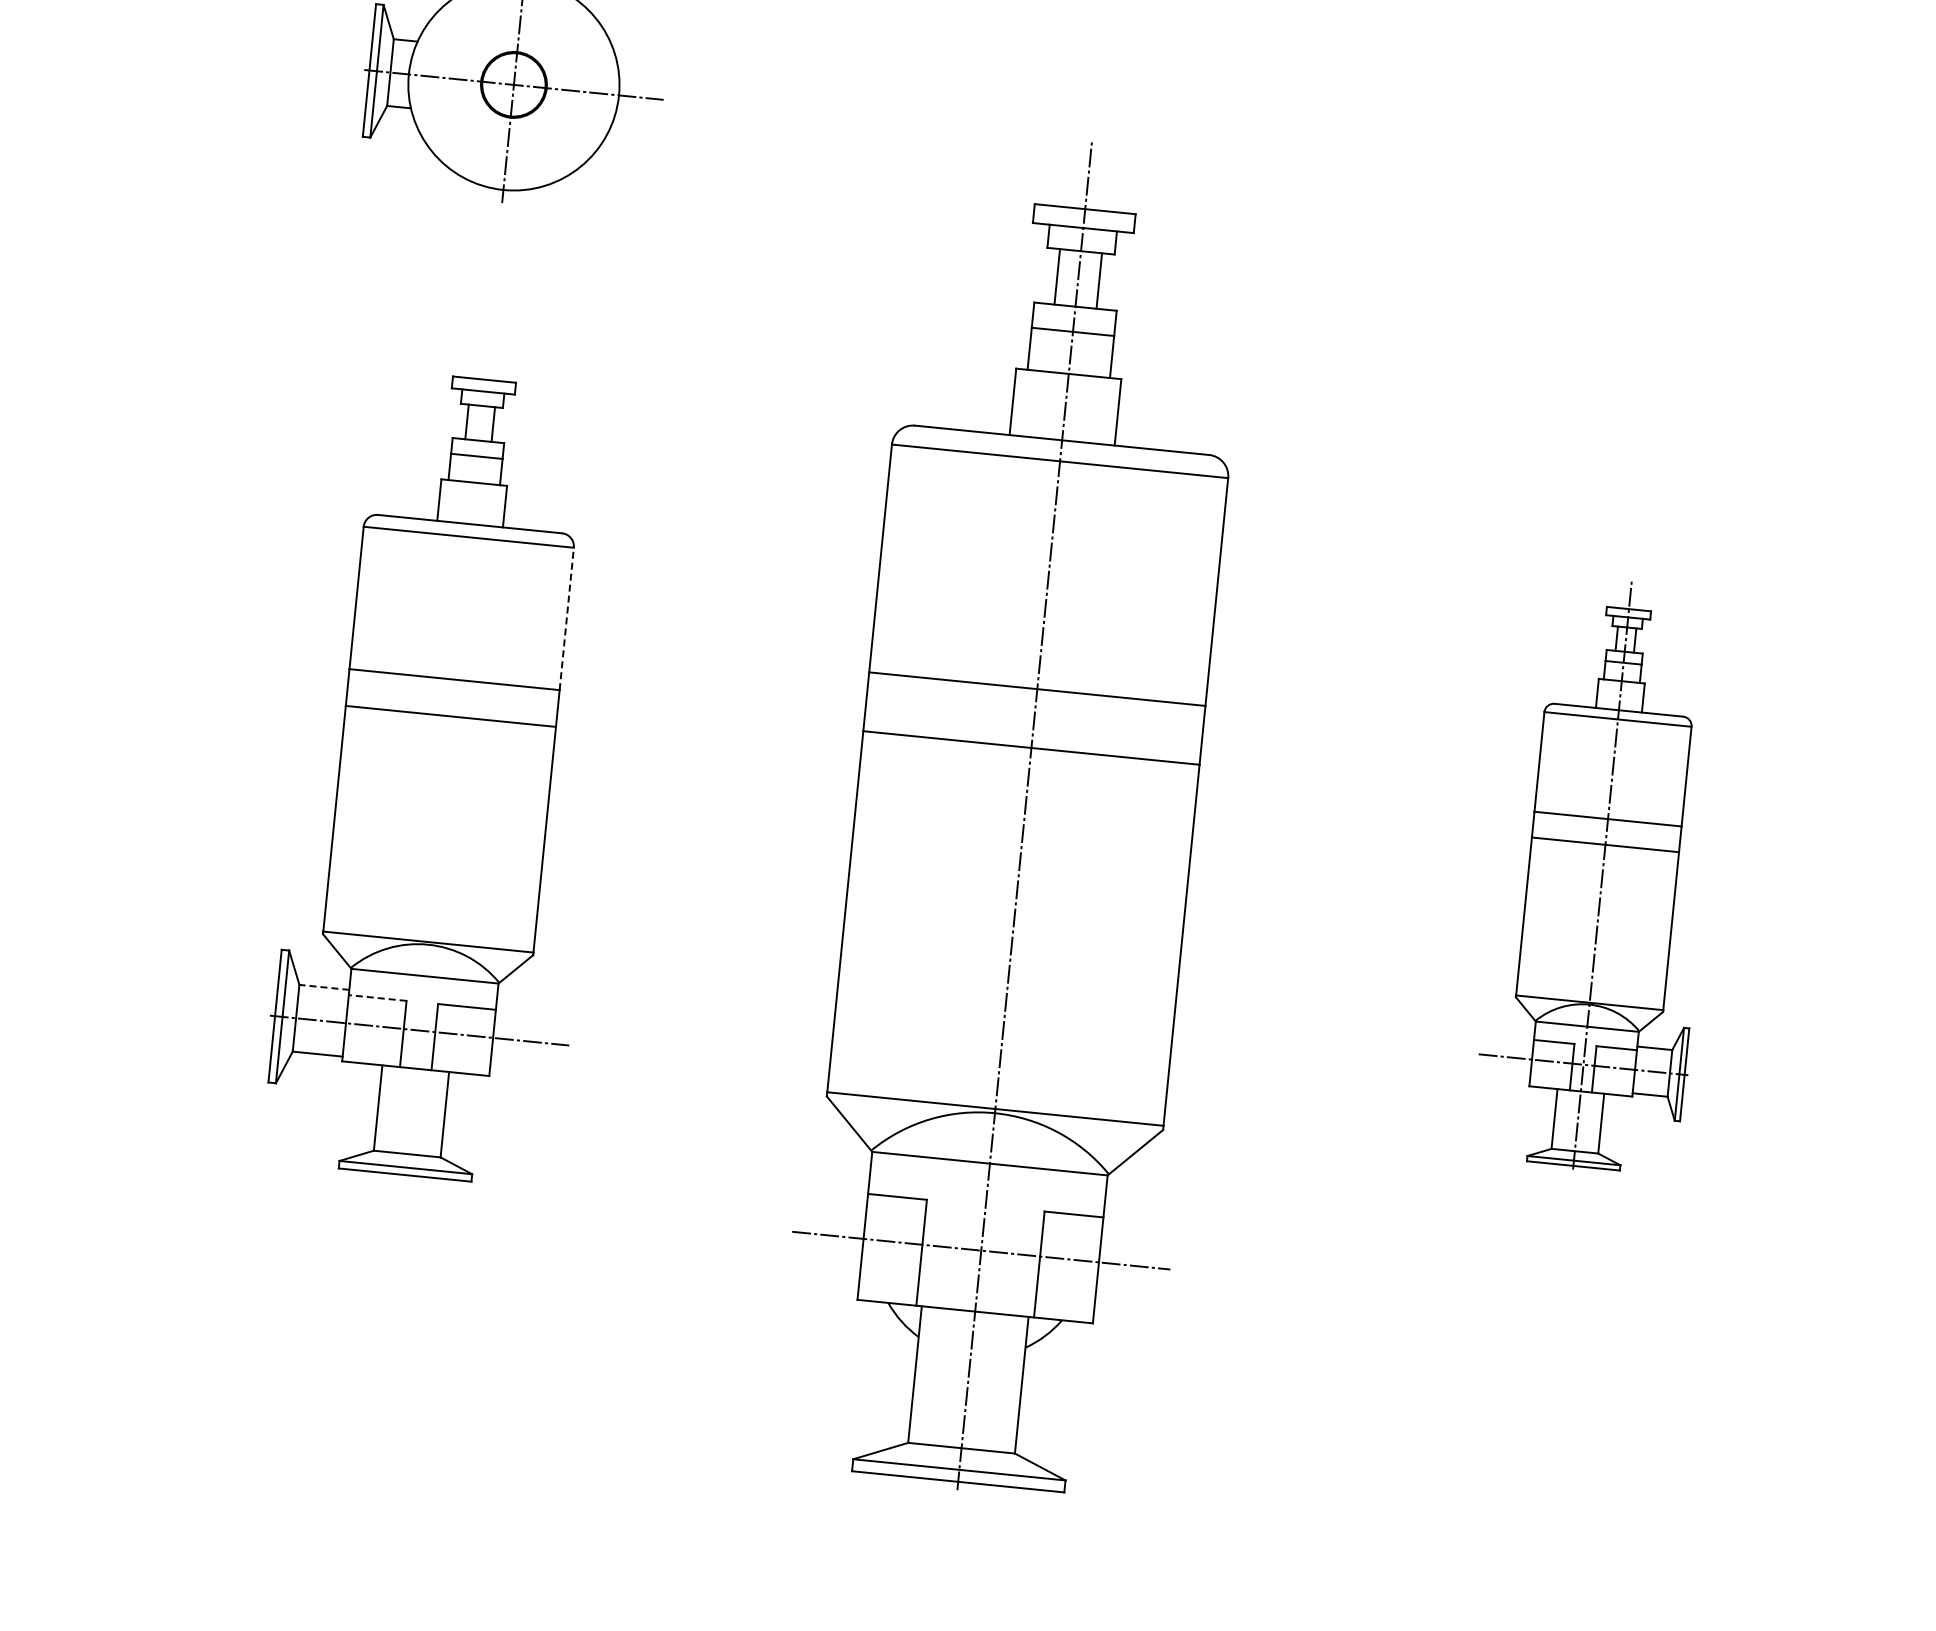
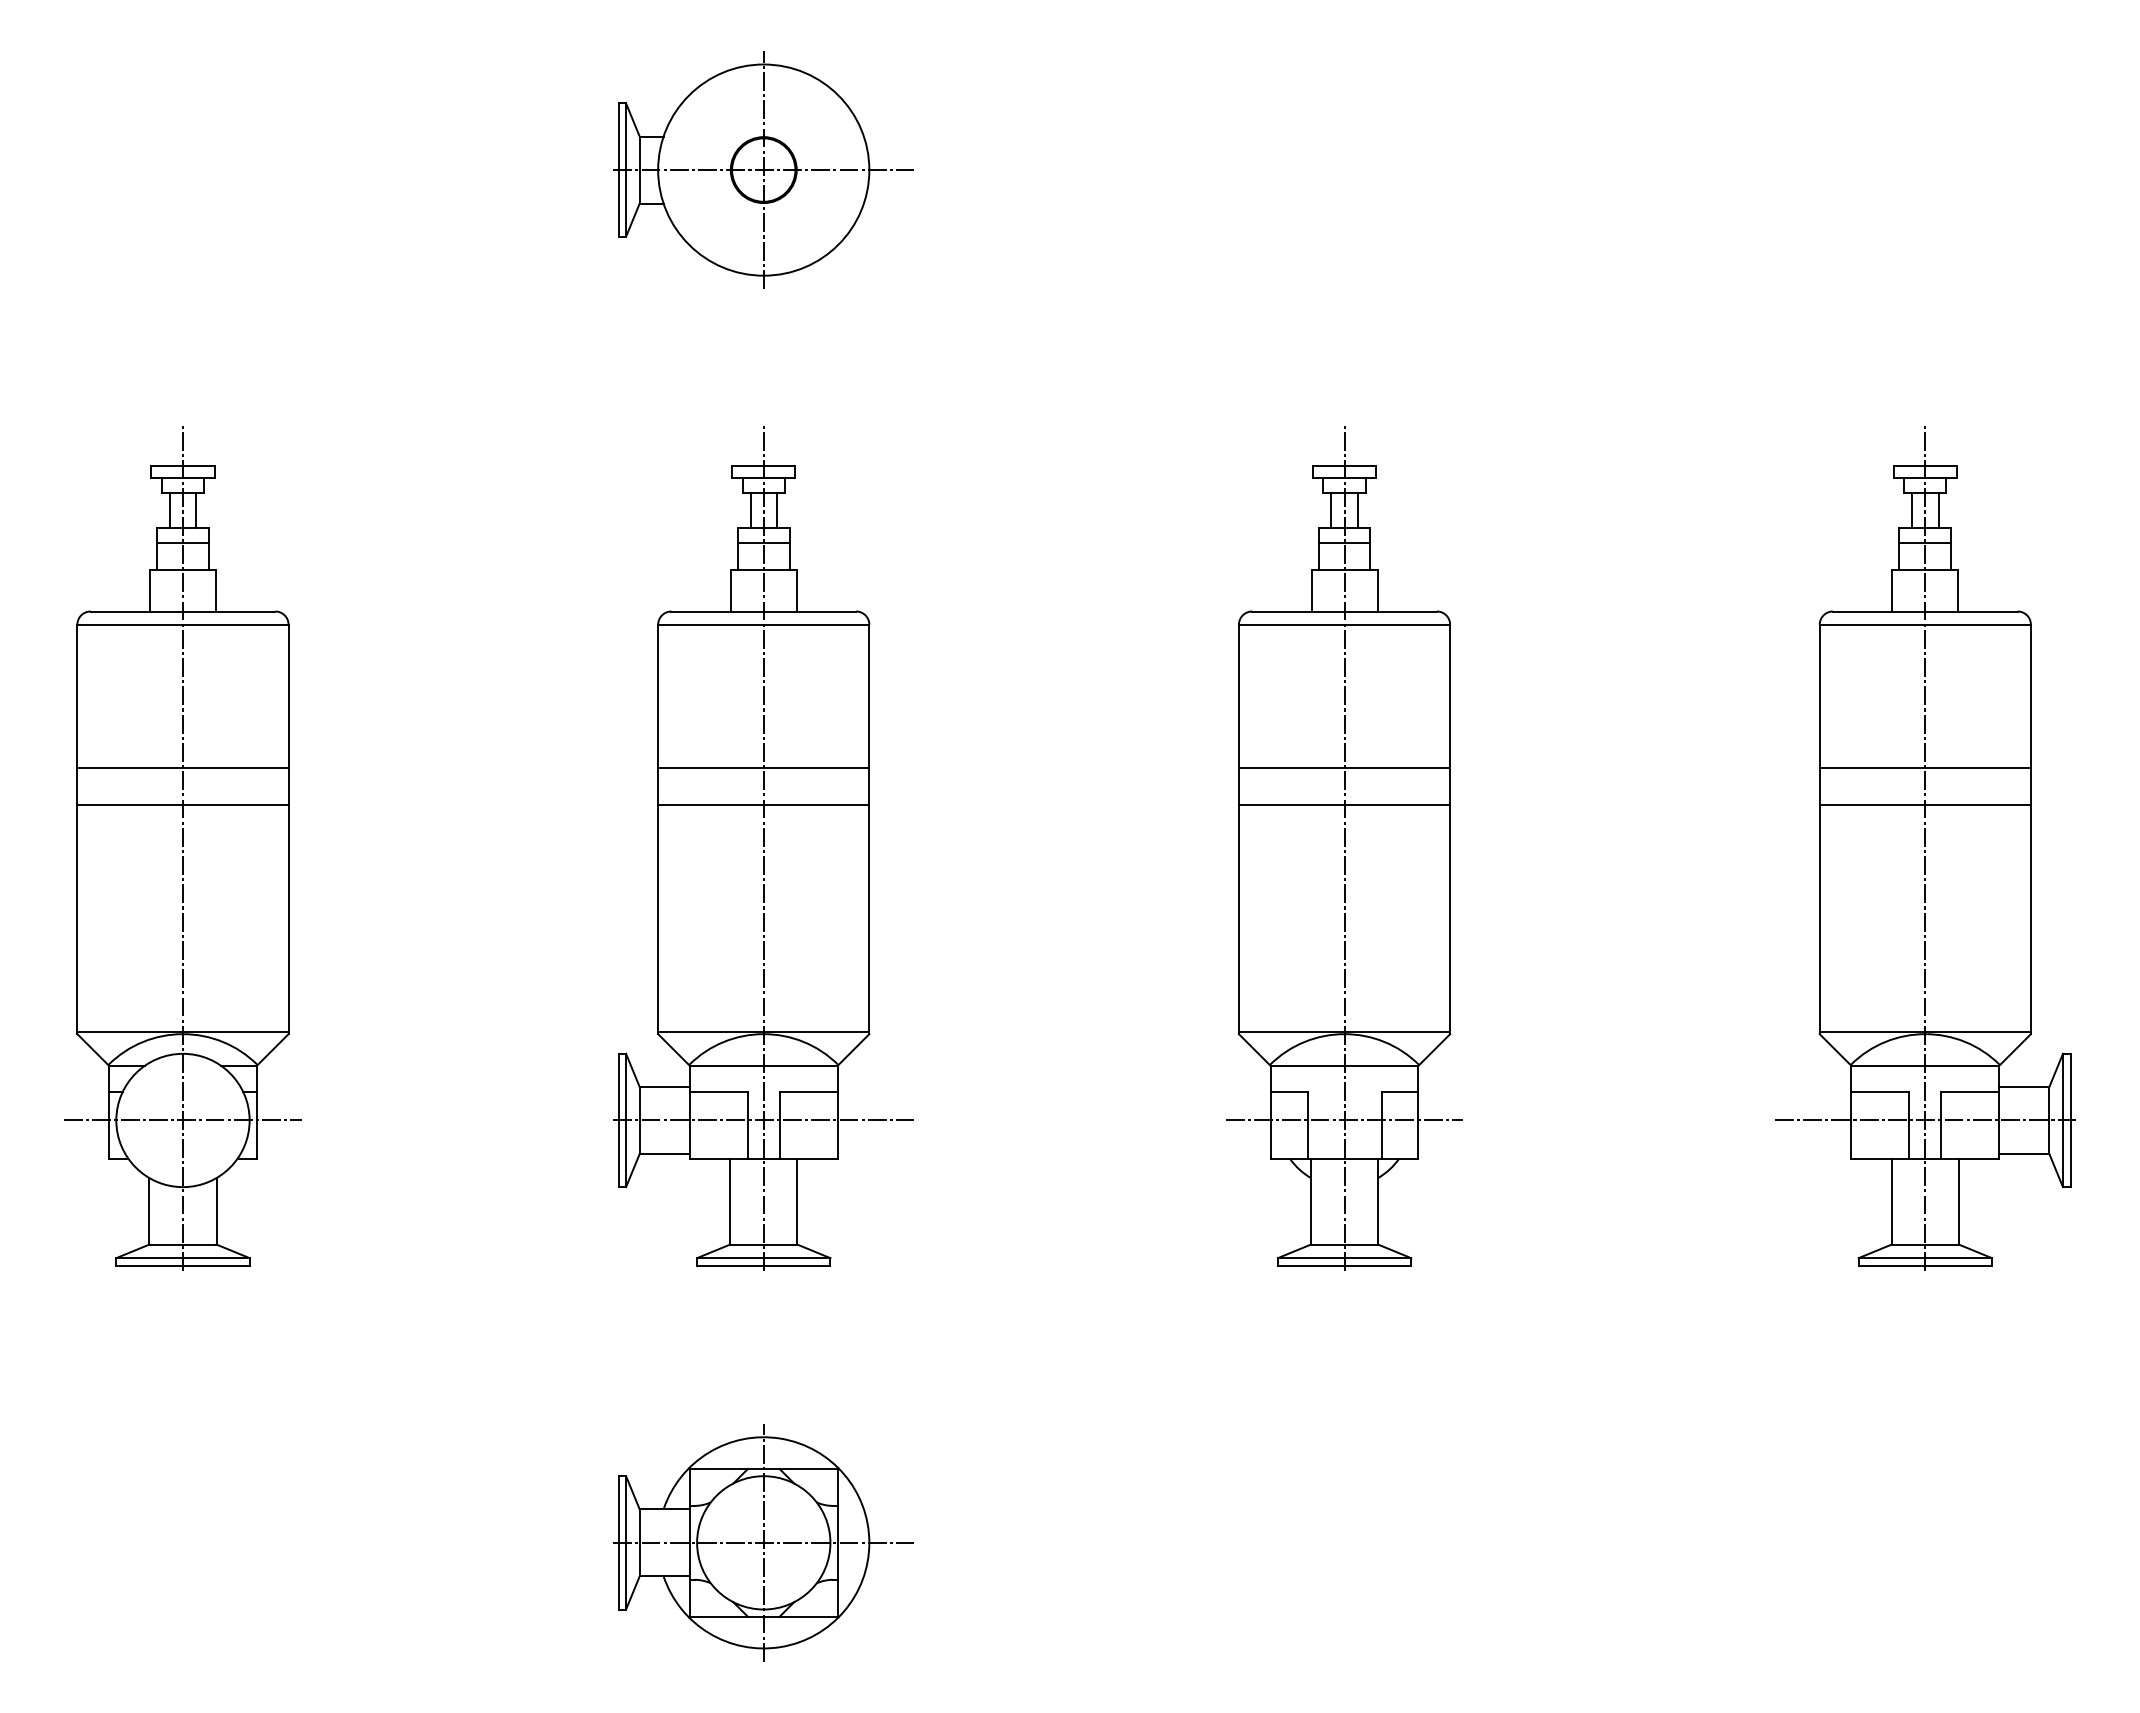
line: (566, 619) -> (869, 696), dashed -> solid
line: (446, 757) -> (763, 846), added
part: (1024, 817) -> (1344, 848), size x0.62
part: (1602, 875) -> (1925, 848), size x1.43
line: (324, 986) -> (664, 1086), dashed -> solid
line: (377, 998) -> (718, 1092), dashed -> solid
part: (377, 1450) -> (763, 1542), added

